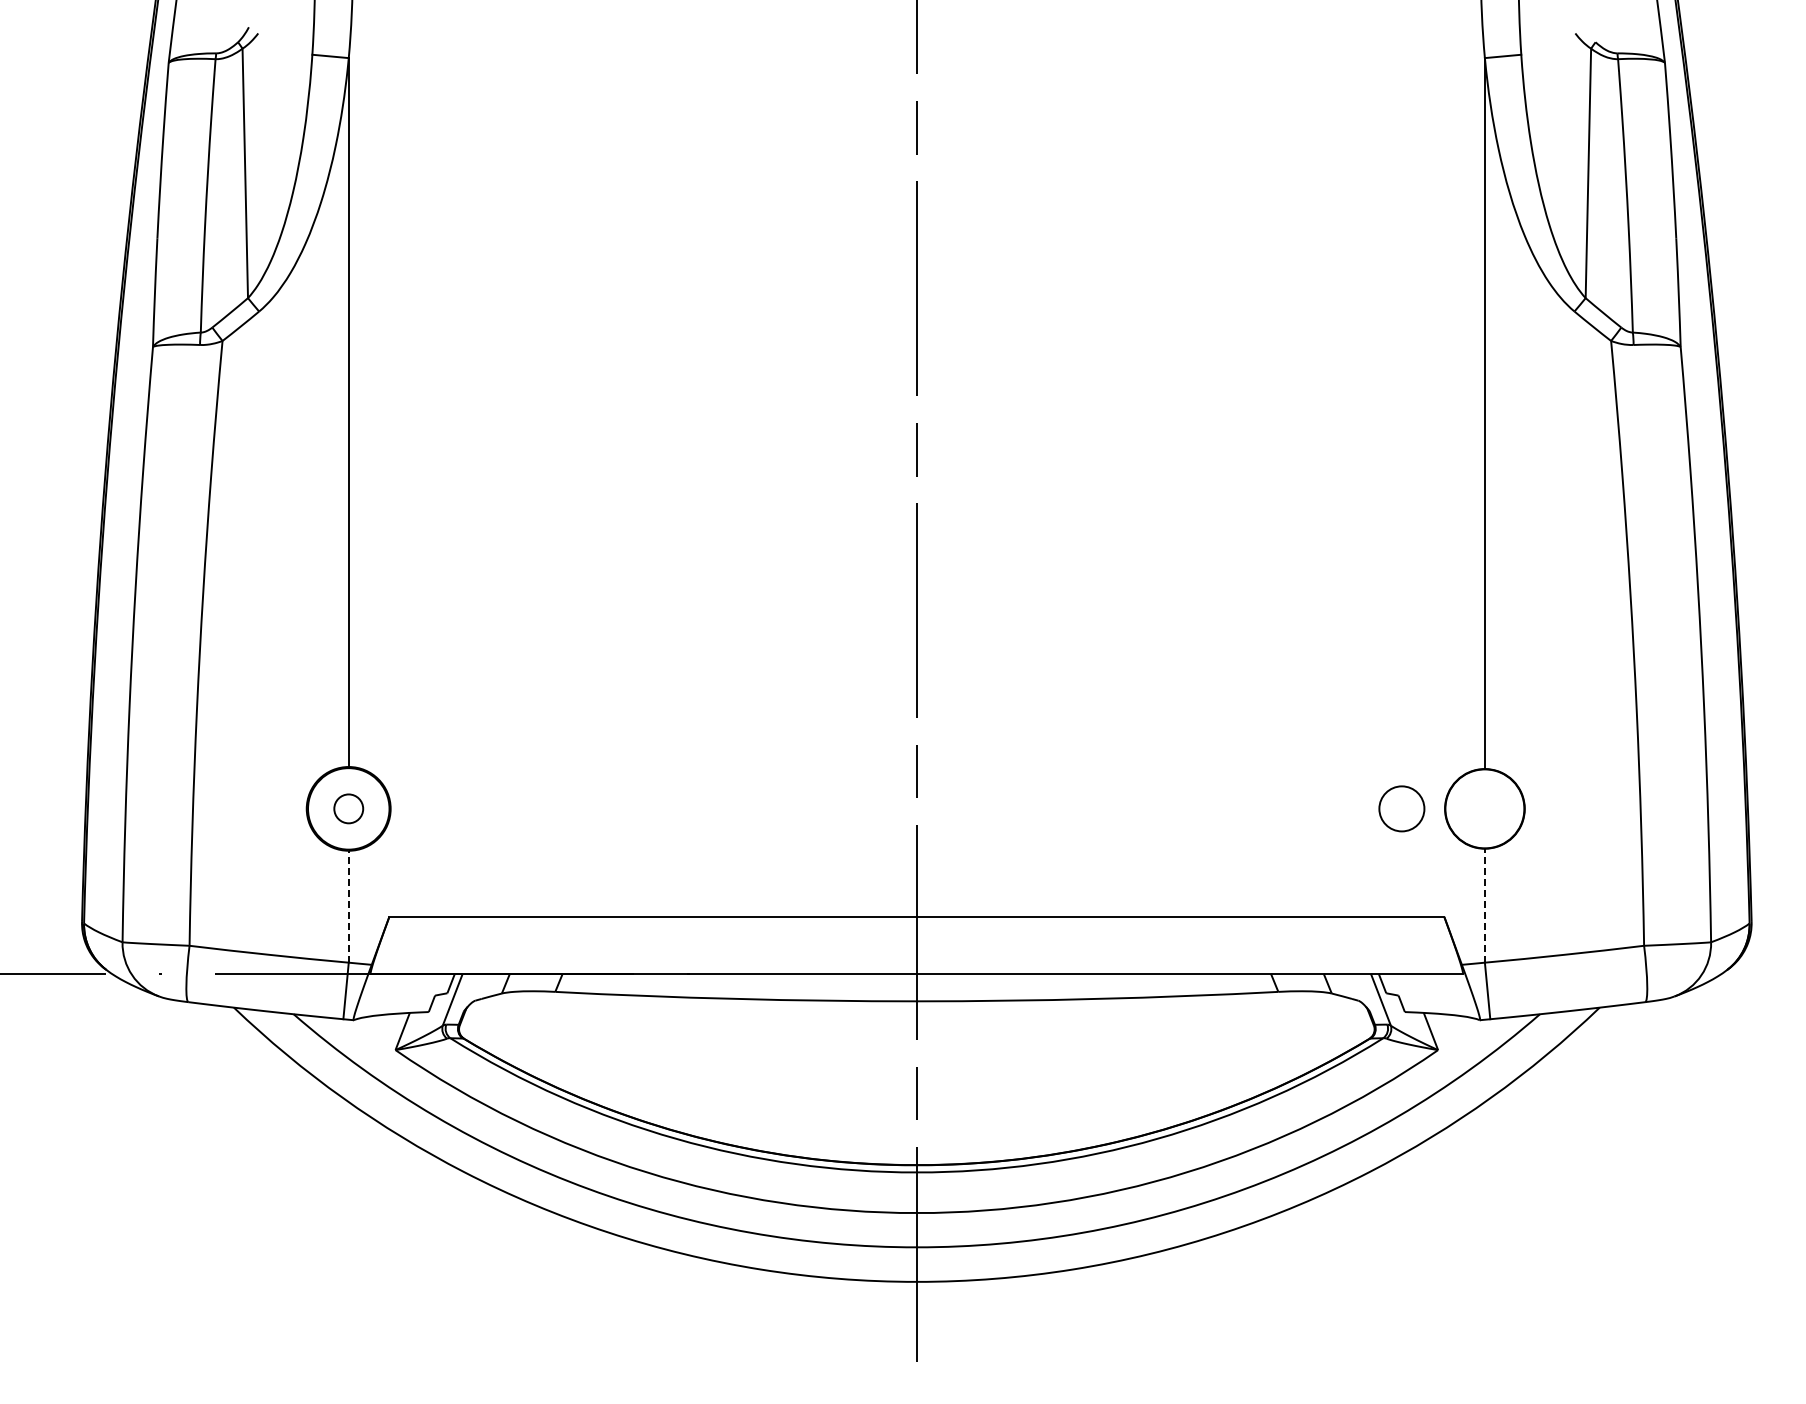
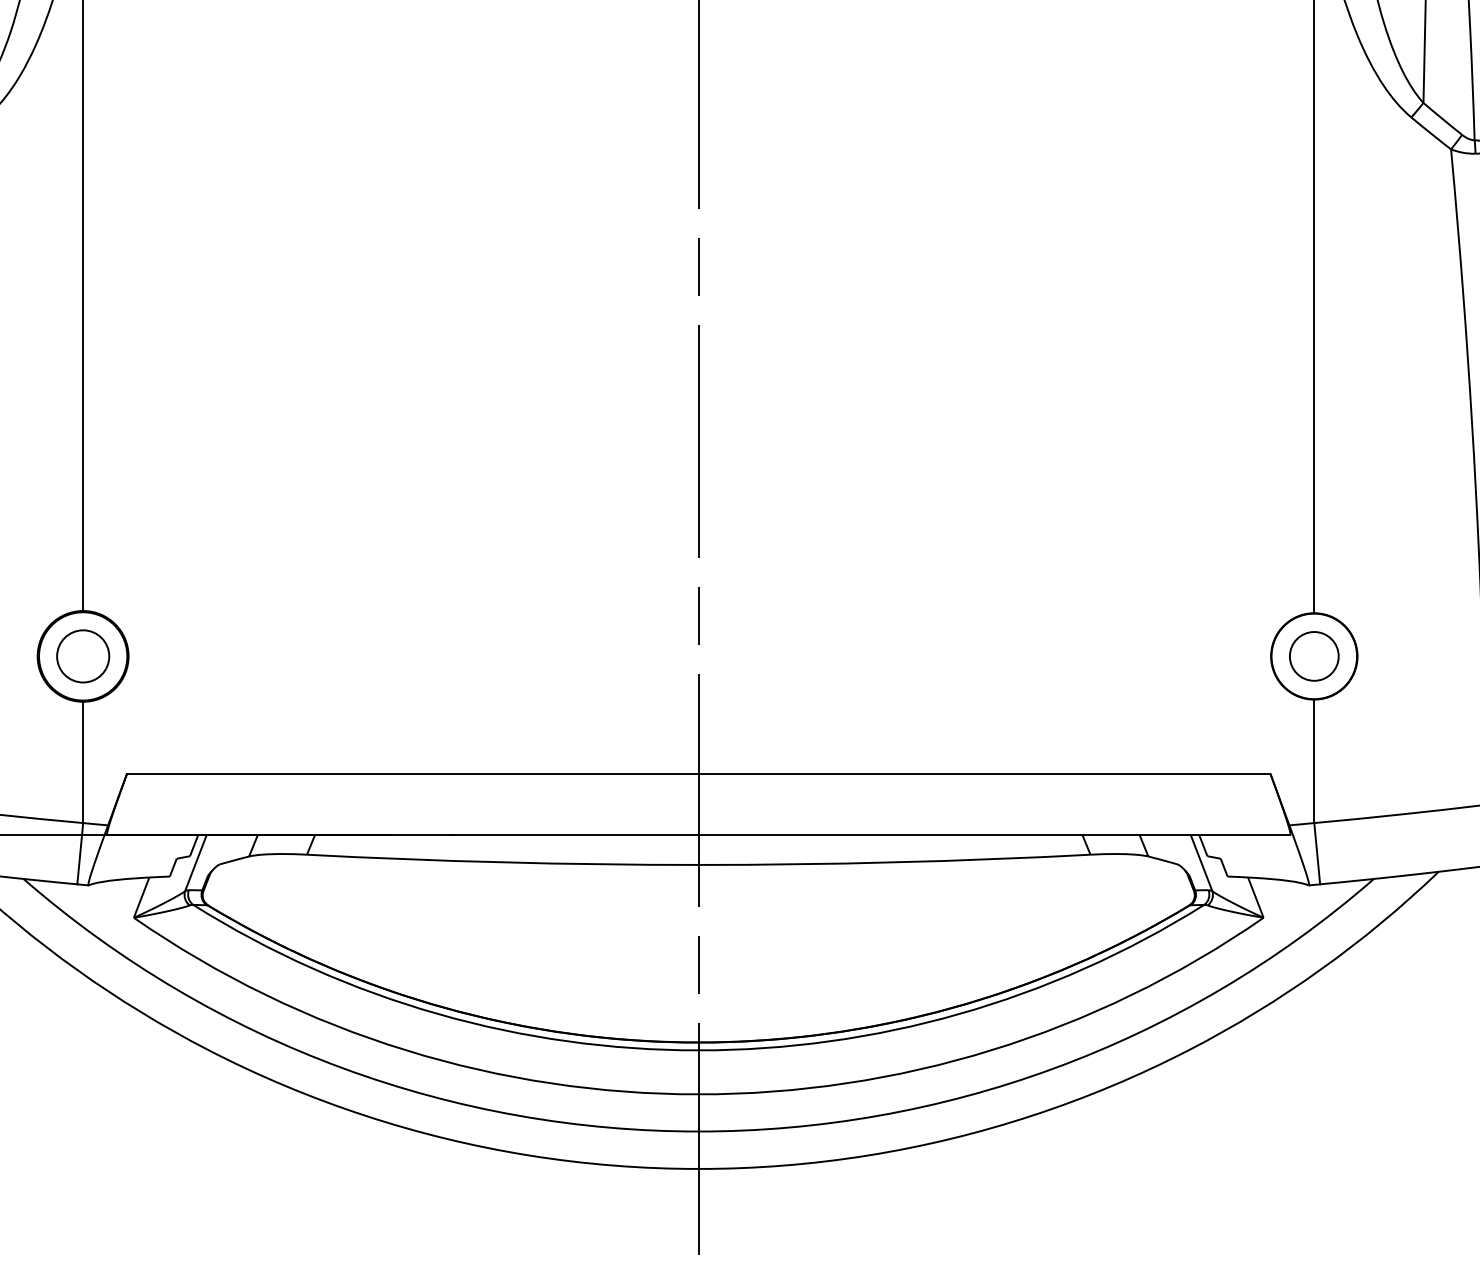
circle: (348, 808) -> (82, 655), size x1.67
circle: (1401, 808) -> (1313, 655), moved
line: (1484, 905) -> (1313, 761), dashed -> solid
line: (348, 906) -> (82, 762), dashed -> solid

